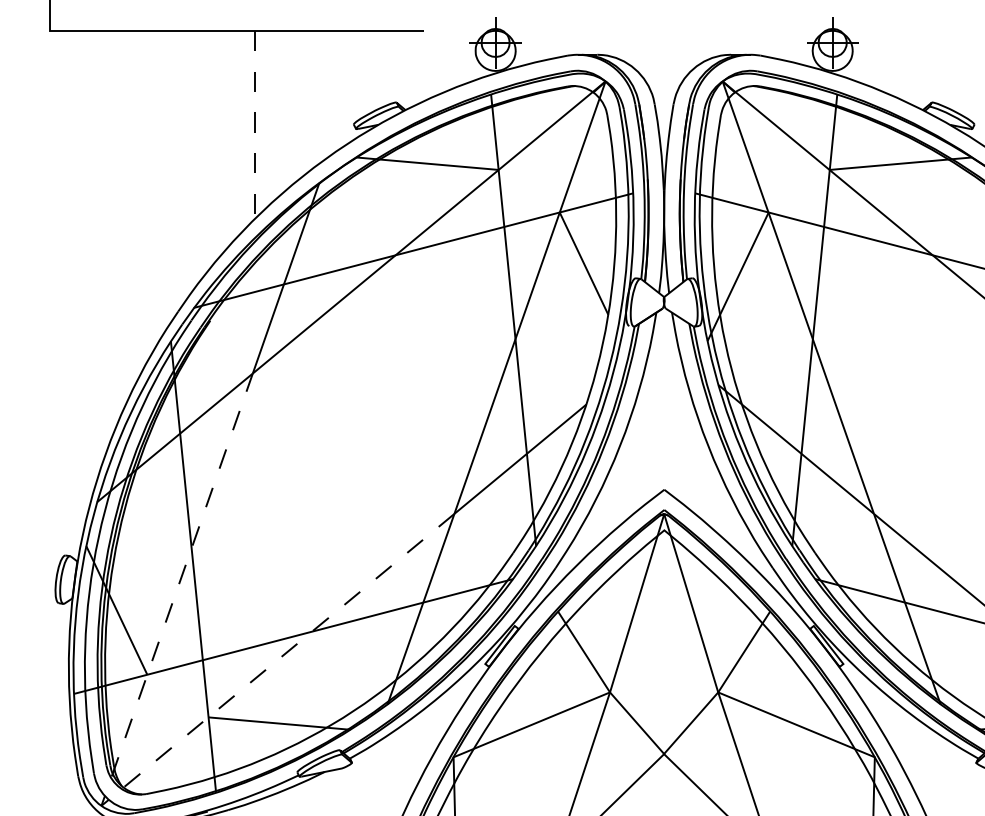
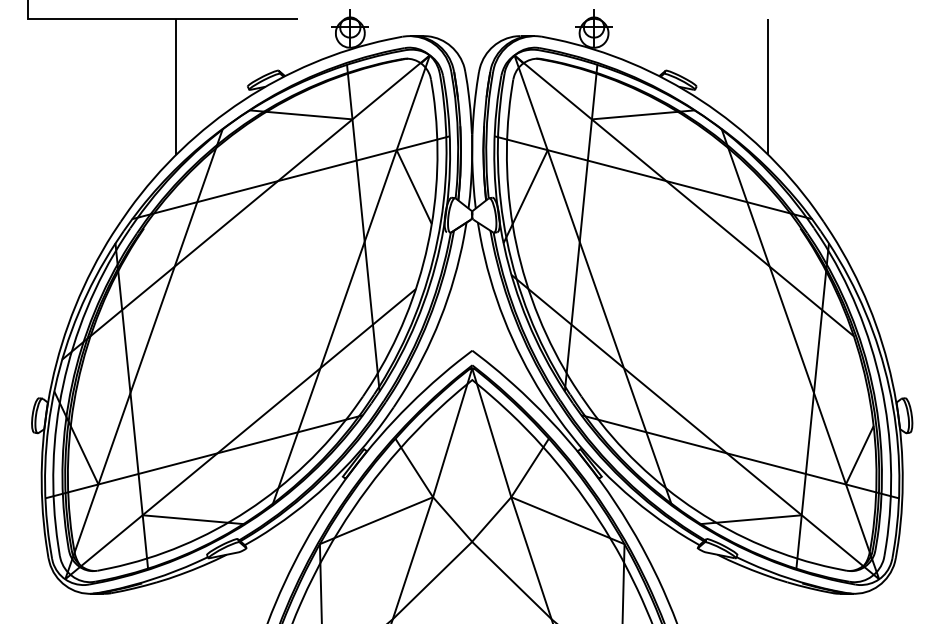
line: (255, 124) -> (176, 86), dashed -> solid
line: (101, 806) -> (65, 579), dashed -> solid

